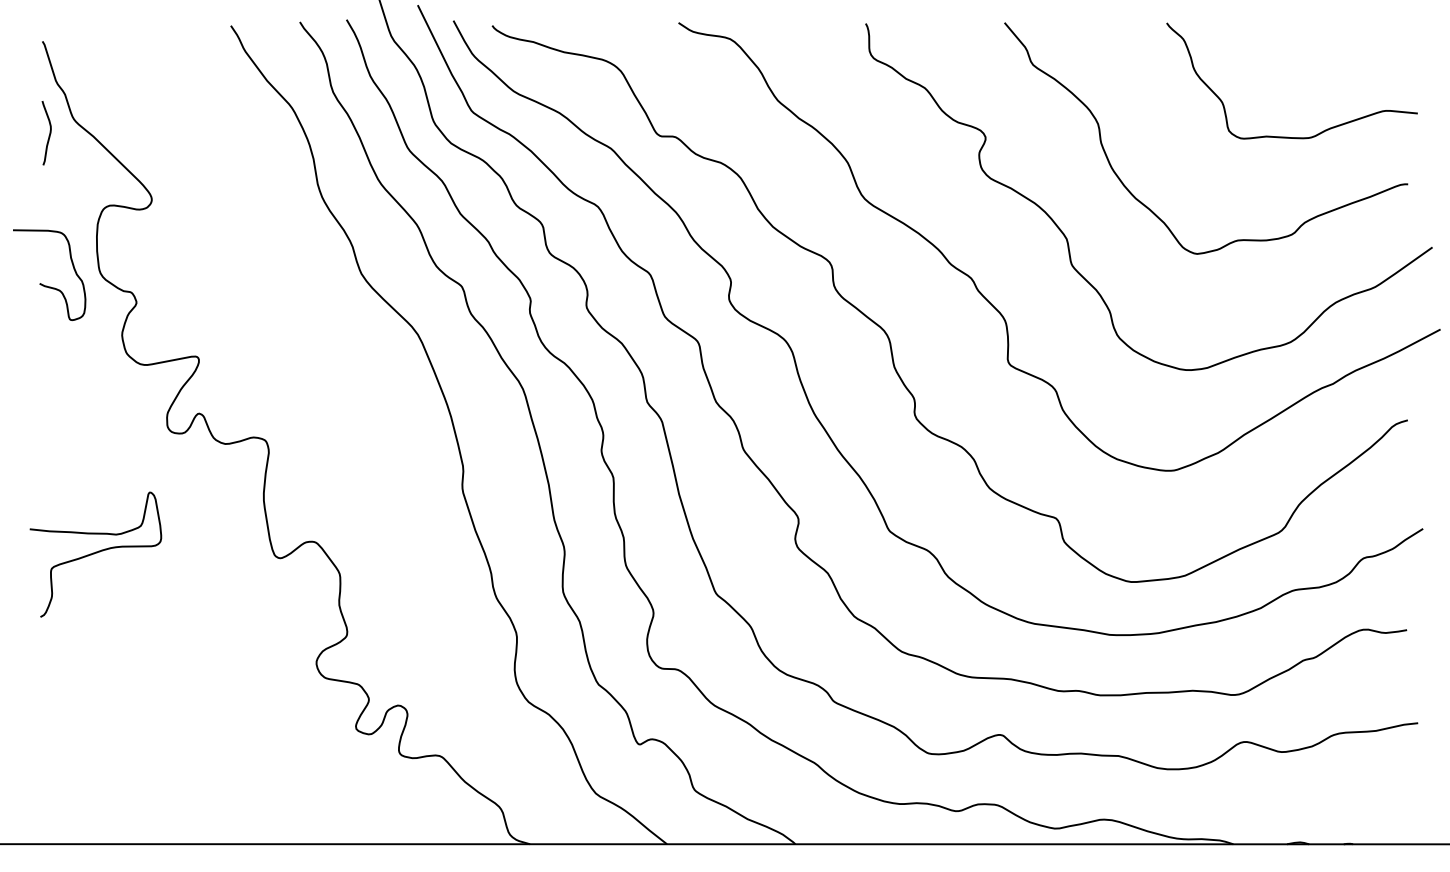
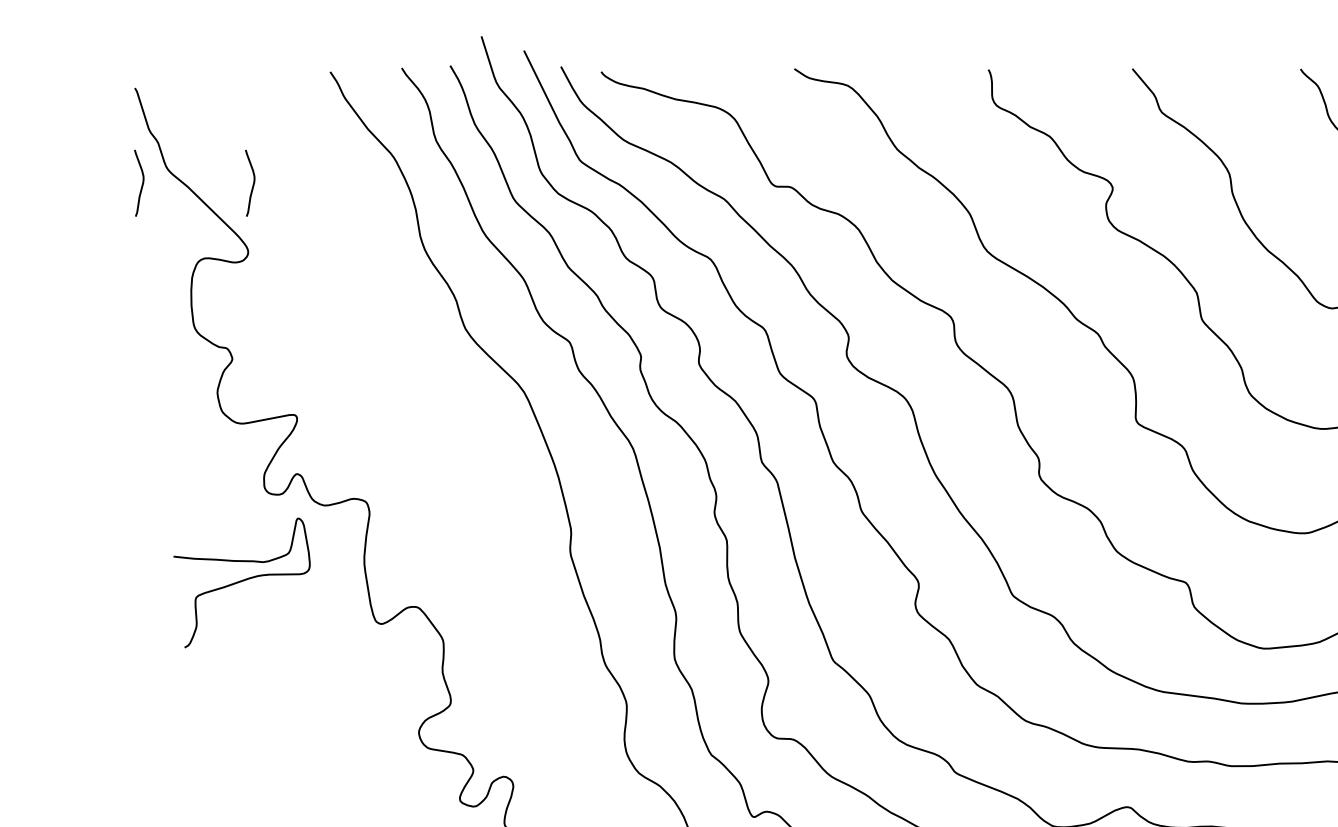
curve: (155, 135) -> (252, 185), added
curve: (47, 285) -> (140, 341), removed
curve: (95, 553) -> (241, 581), moved

